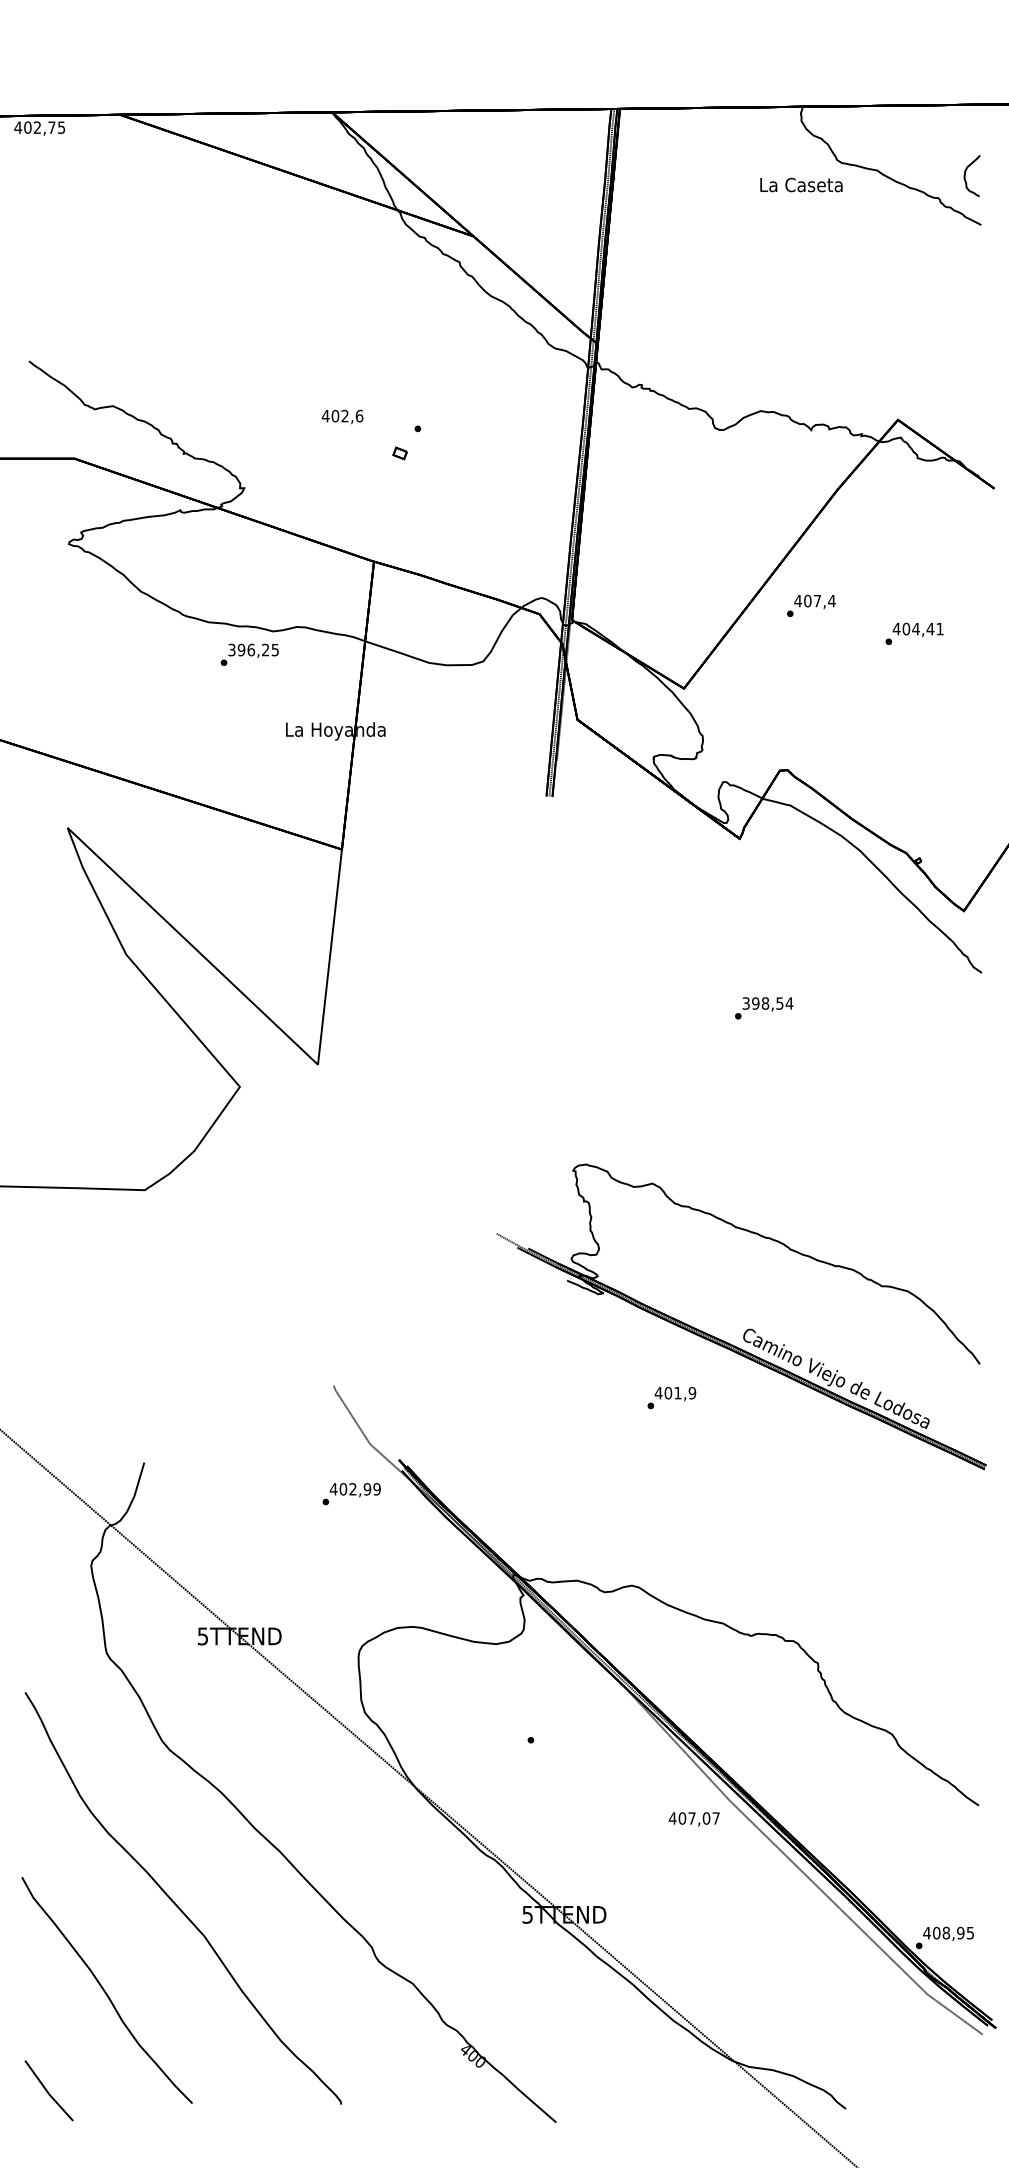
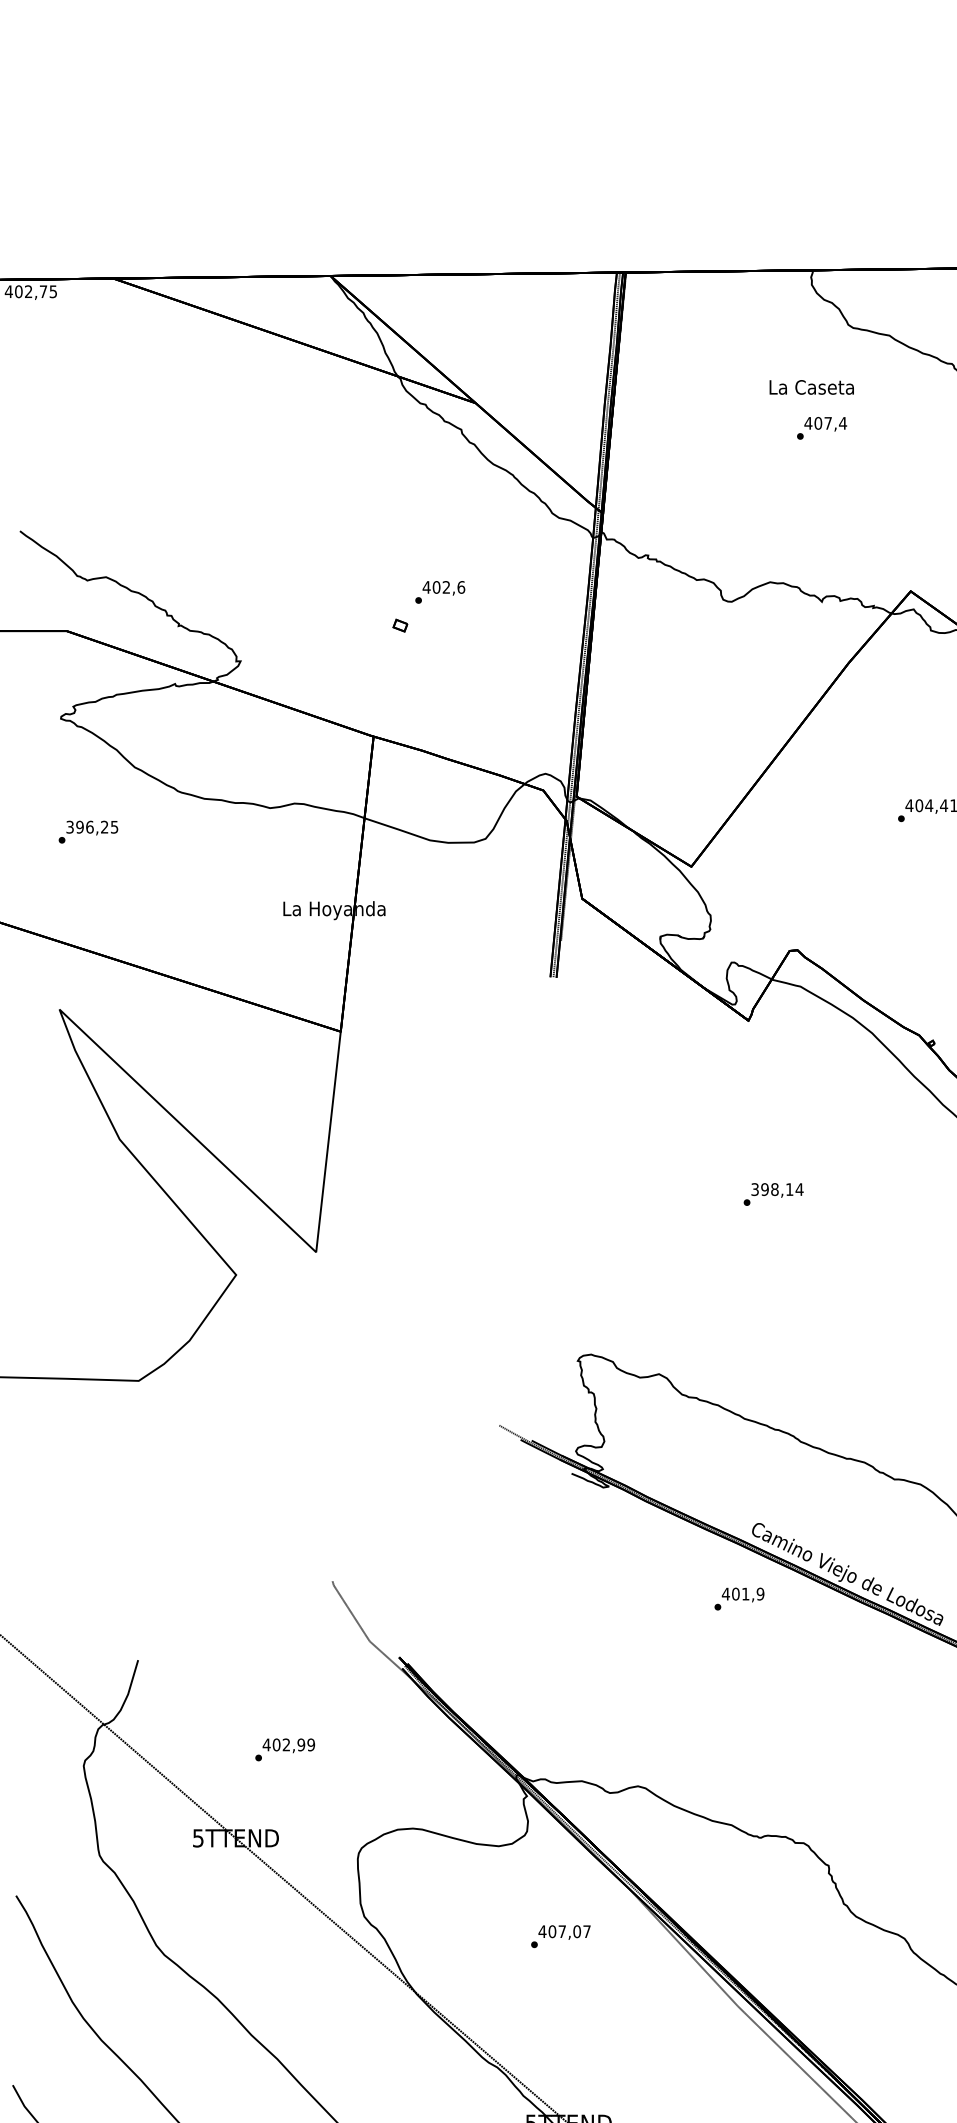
text: (801, 184) -> (811, 386), moved
text: (342, 416) -> (443, 587), moved
text: (811, 605) -> (822, 427), moved
text: (249, 654) -> (88, 831), moved
text: (779, 1003) -> (789, 1189), 398,54 -> 398,14
text: (671, 1397) -> (739, 1598), moved
text: (351, 1494) -> (284, 1750), moved
text: (693, 1819) -> (563, 1932), moved

